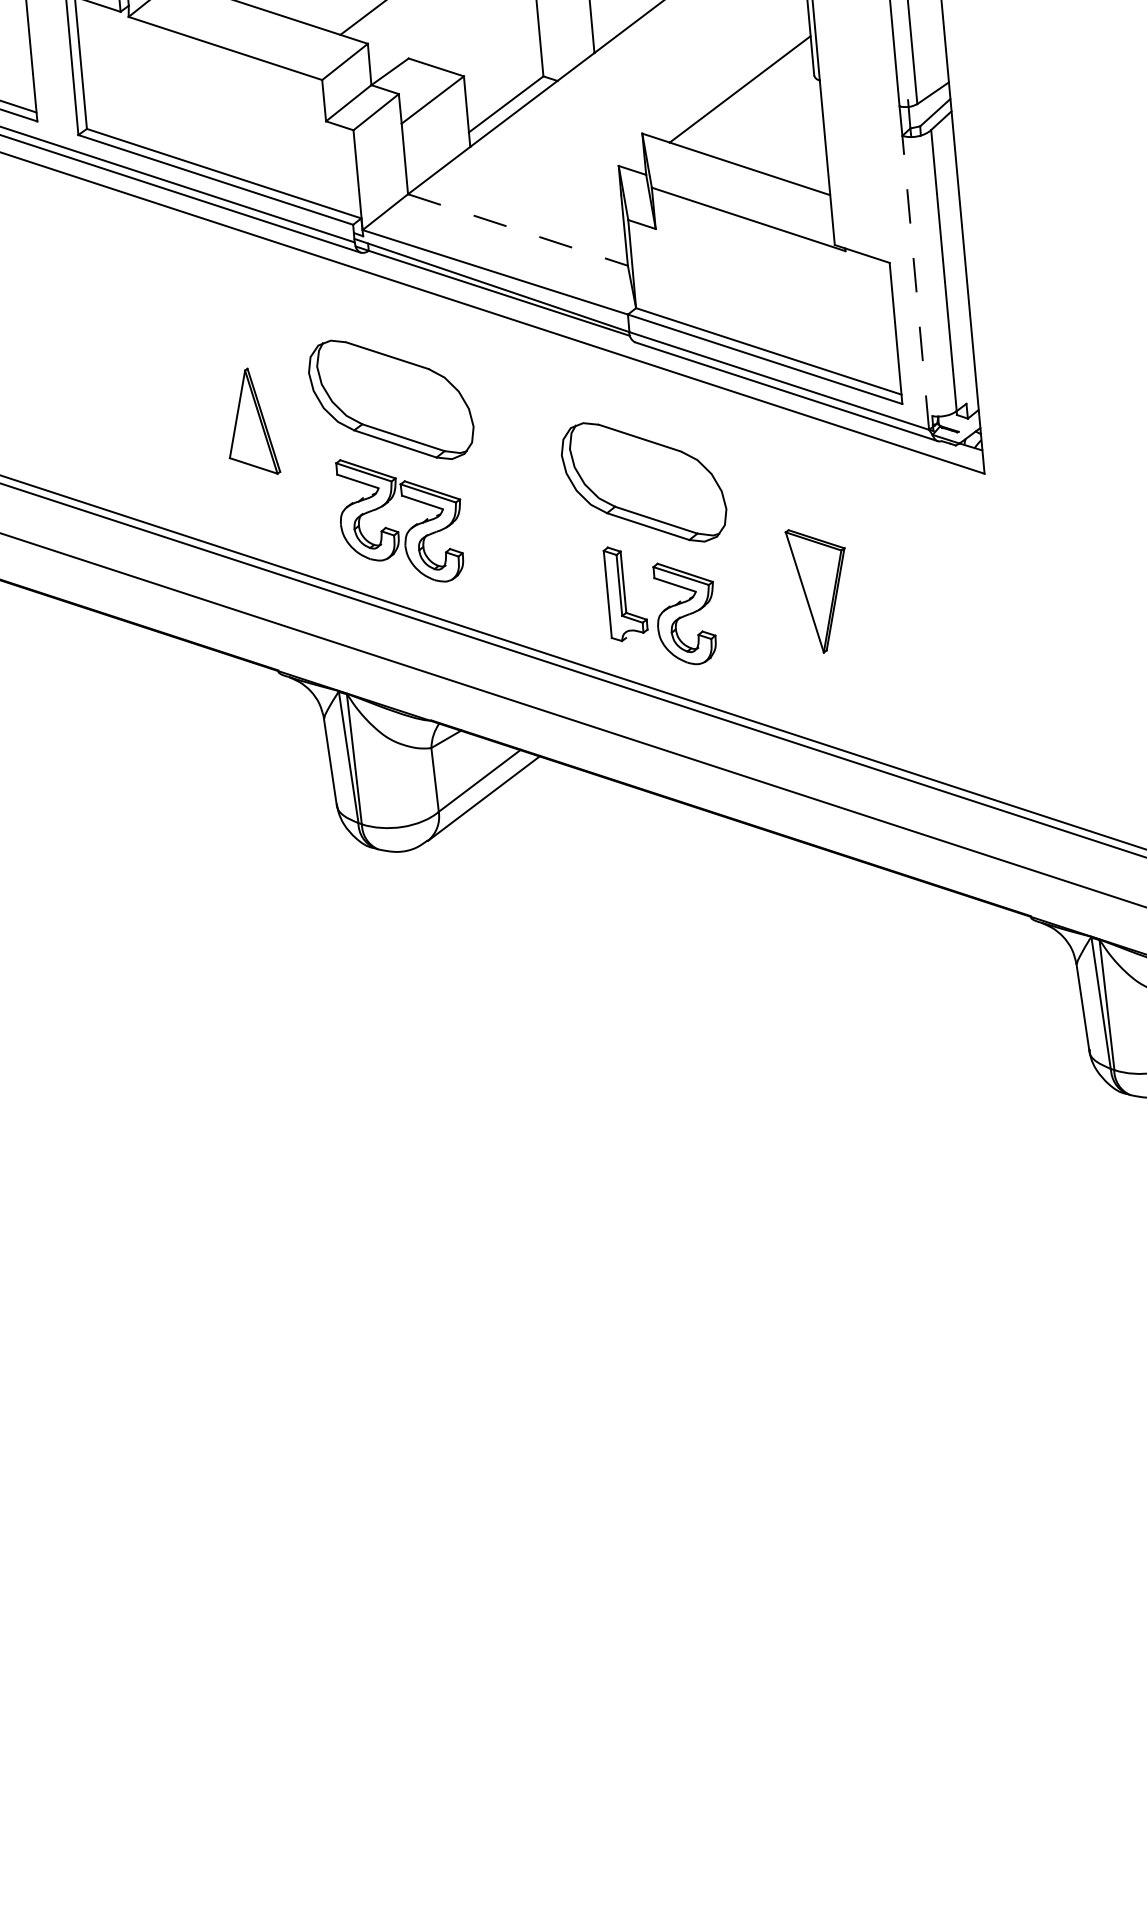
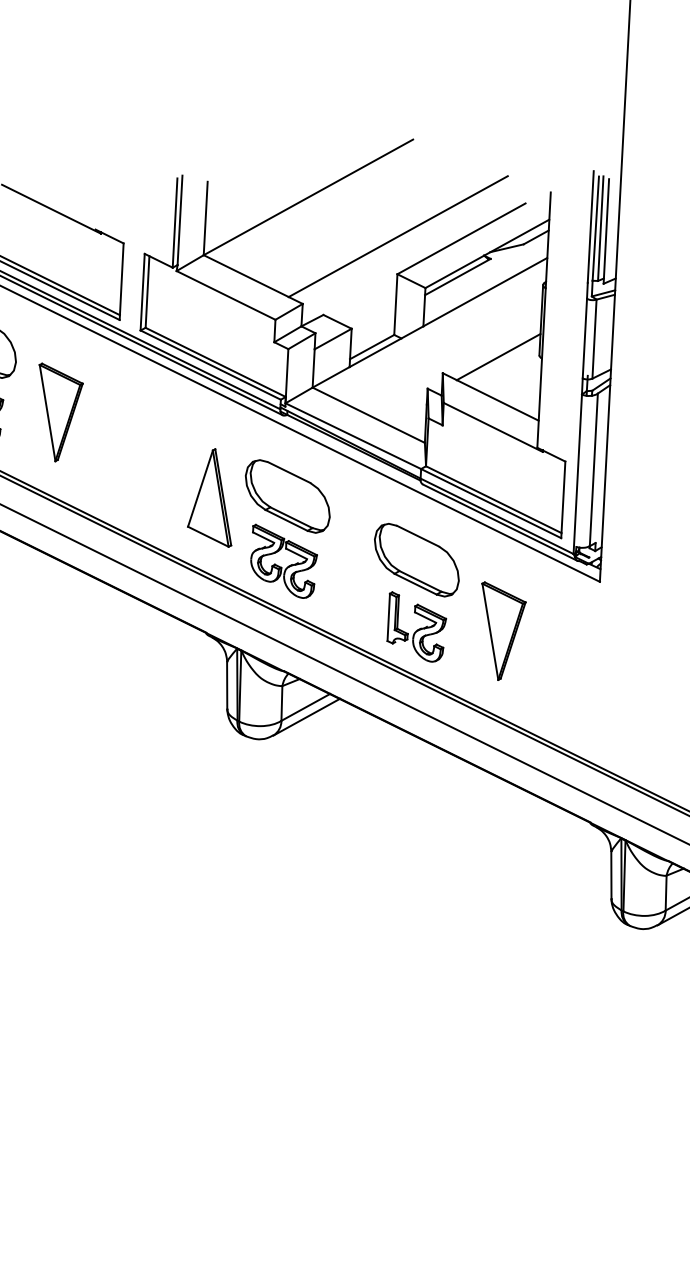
line: (517, 230) -> (368, 415), dashed -> solid
line: (915, 283) -> (577, 474), dashed -> solid
part: (248, 422) -> (209, 497), size x1.67
part: (821, 588) -> (503, 630), size x1.43

